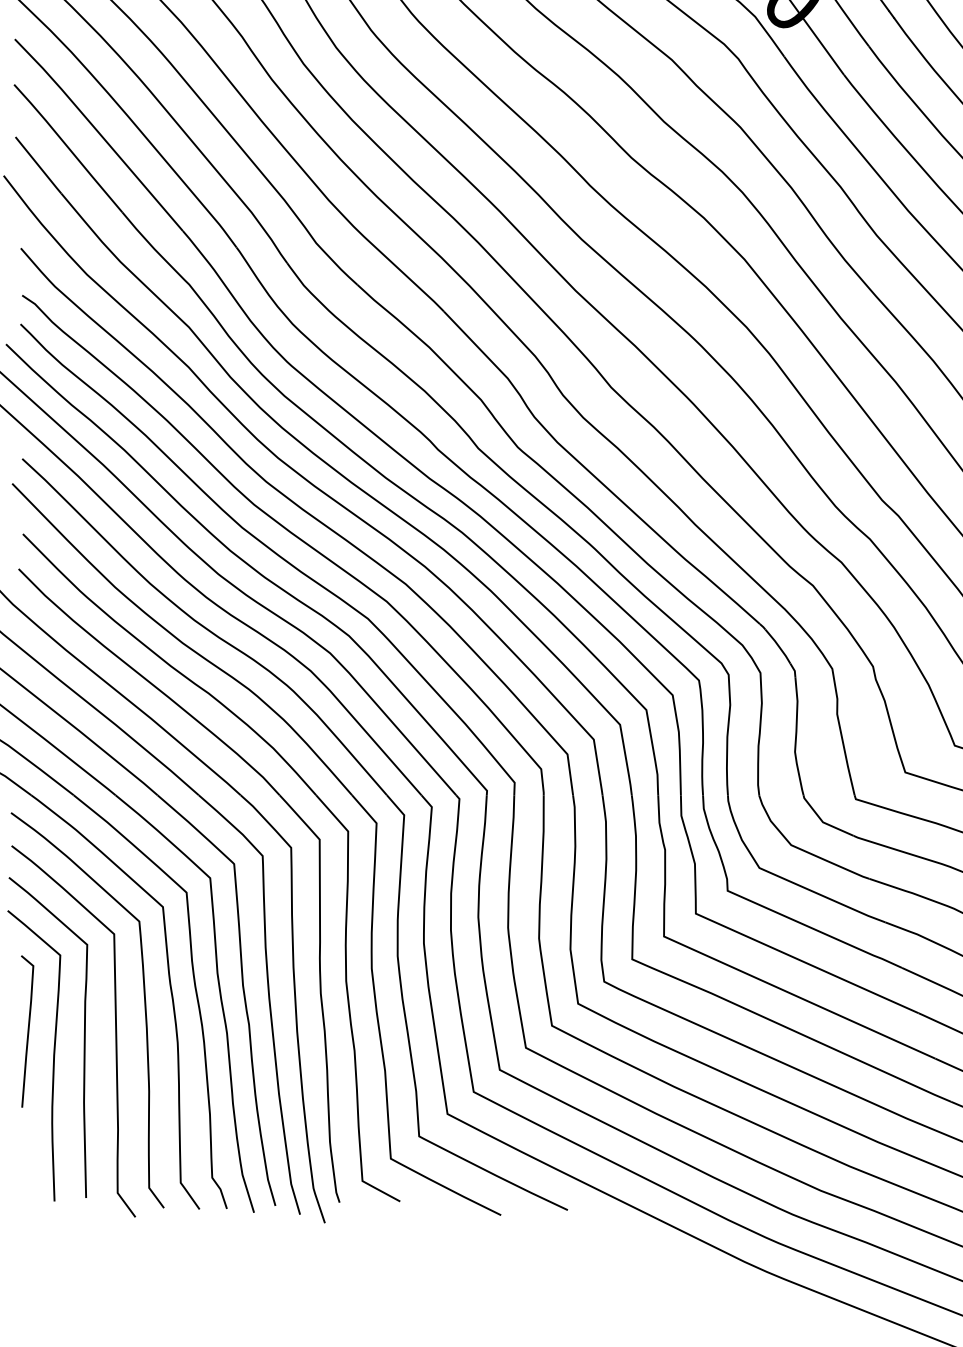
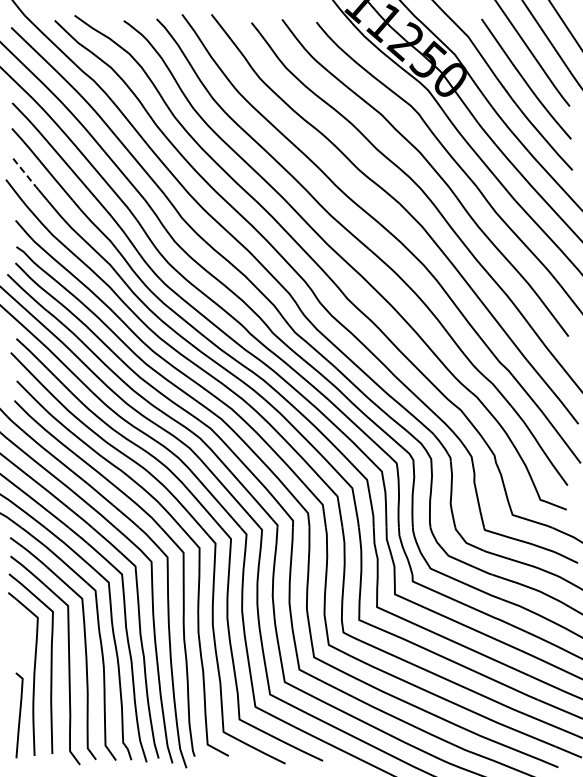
line: (38, 166) -> (25, 174), solid -> dashed
curve: (27, 1031) -> (19, 715), moved

